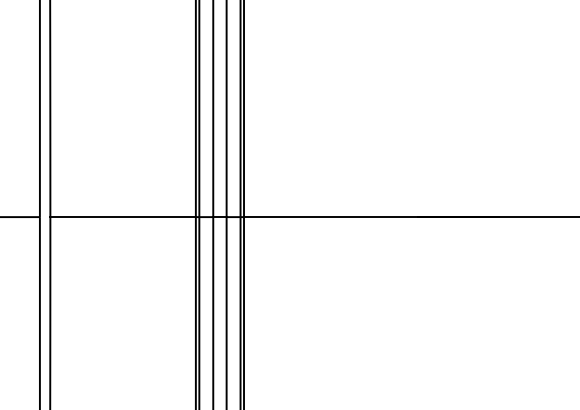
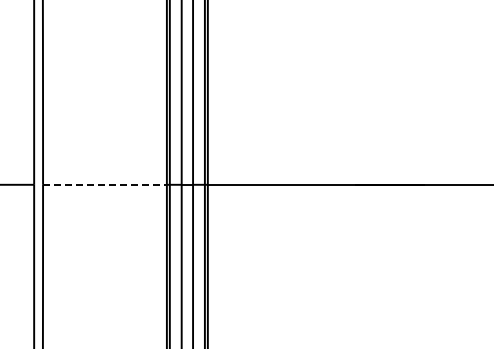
line: (122, 216) -> (104, 184), solid -> dashed

